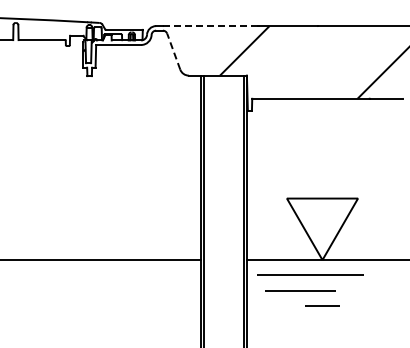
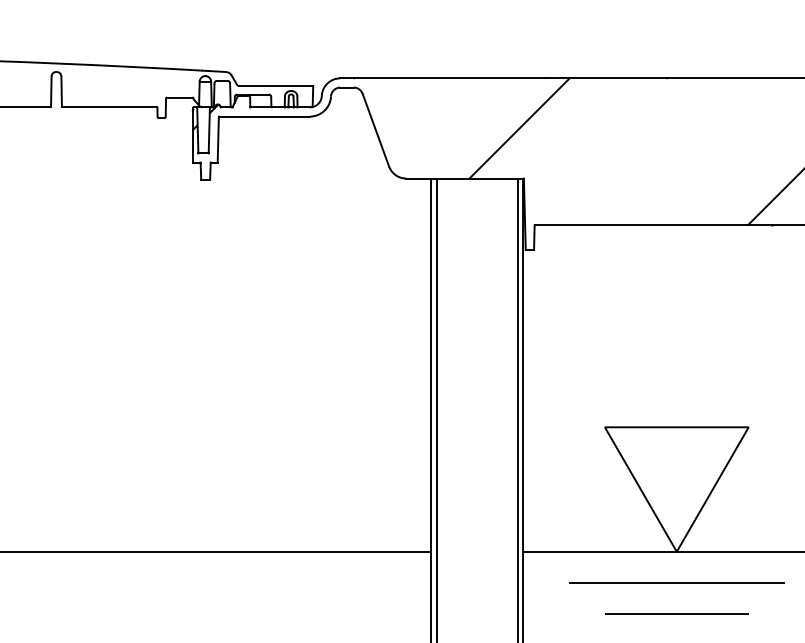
line: (210, 26) -> (450, 79), dashed -> solid
line: (173, 51) -> (375, 129), dashed -> solid
line: (310, 274) -> (676, 580), moved
line: (300, 290) -> (676, 613), moved

